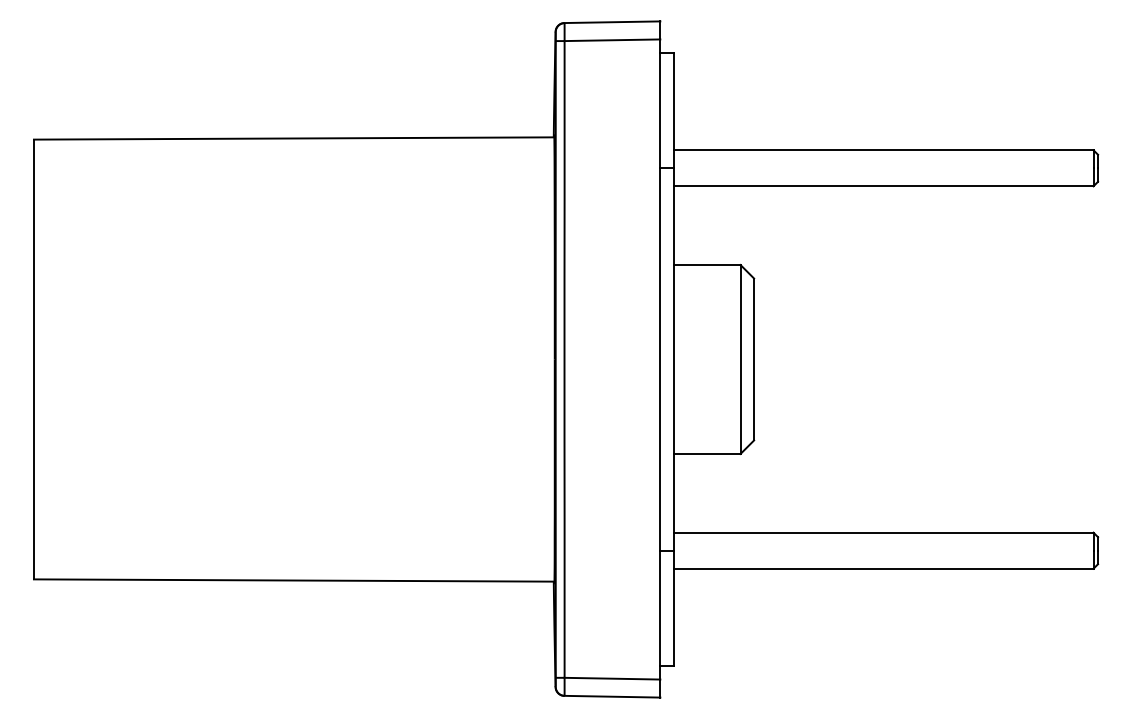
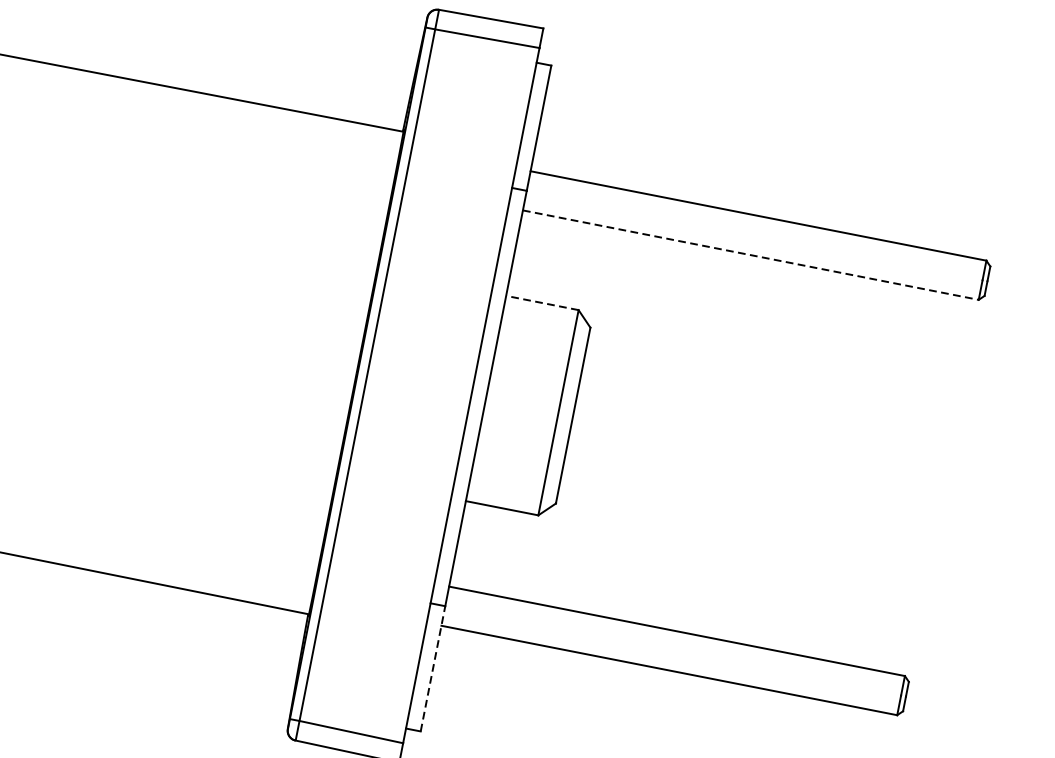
line: (883, 186) -> (750, 255), solid -> dashed
line: (706, 265) -> (541, 303), solid -> dashed
line: (673, 608) -> (432, 668), solid -> dashed

